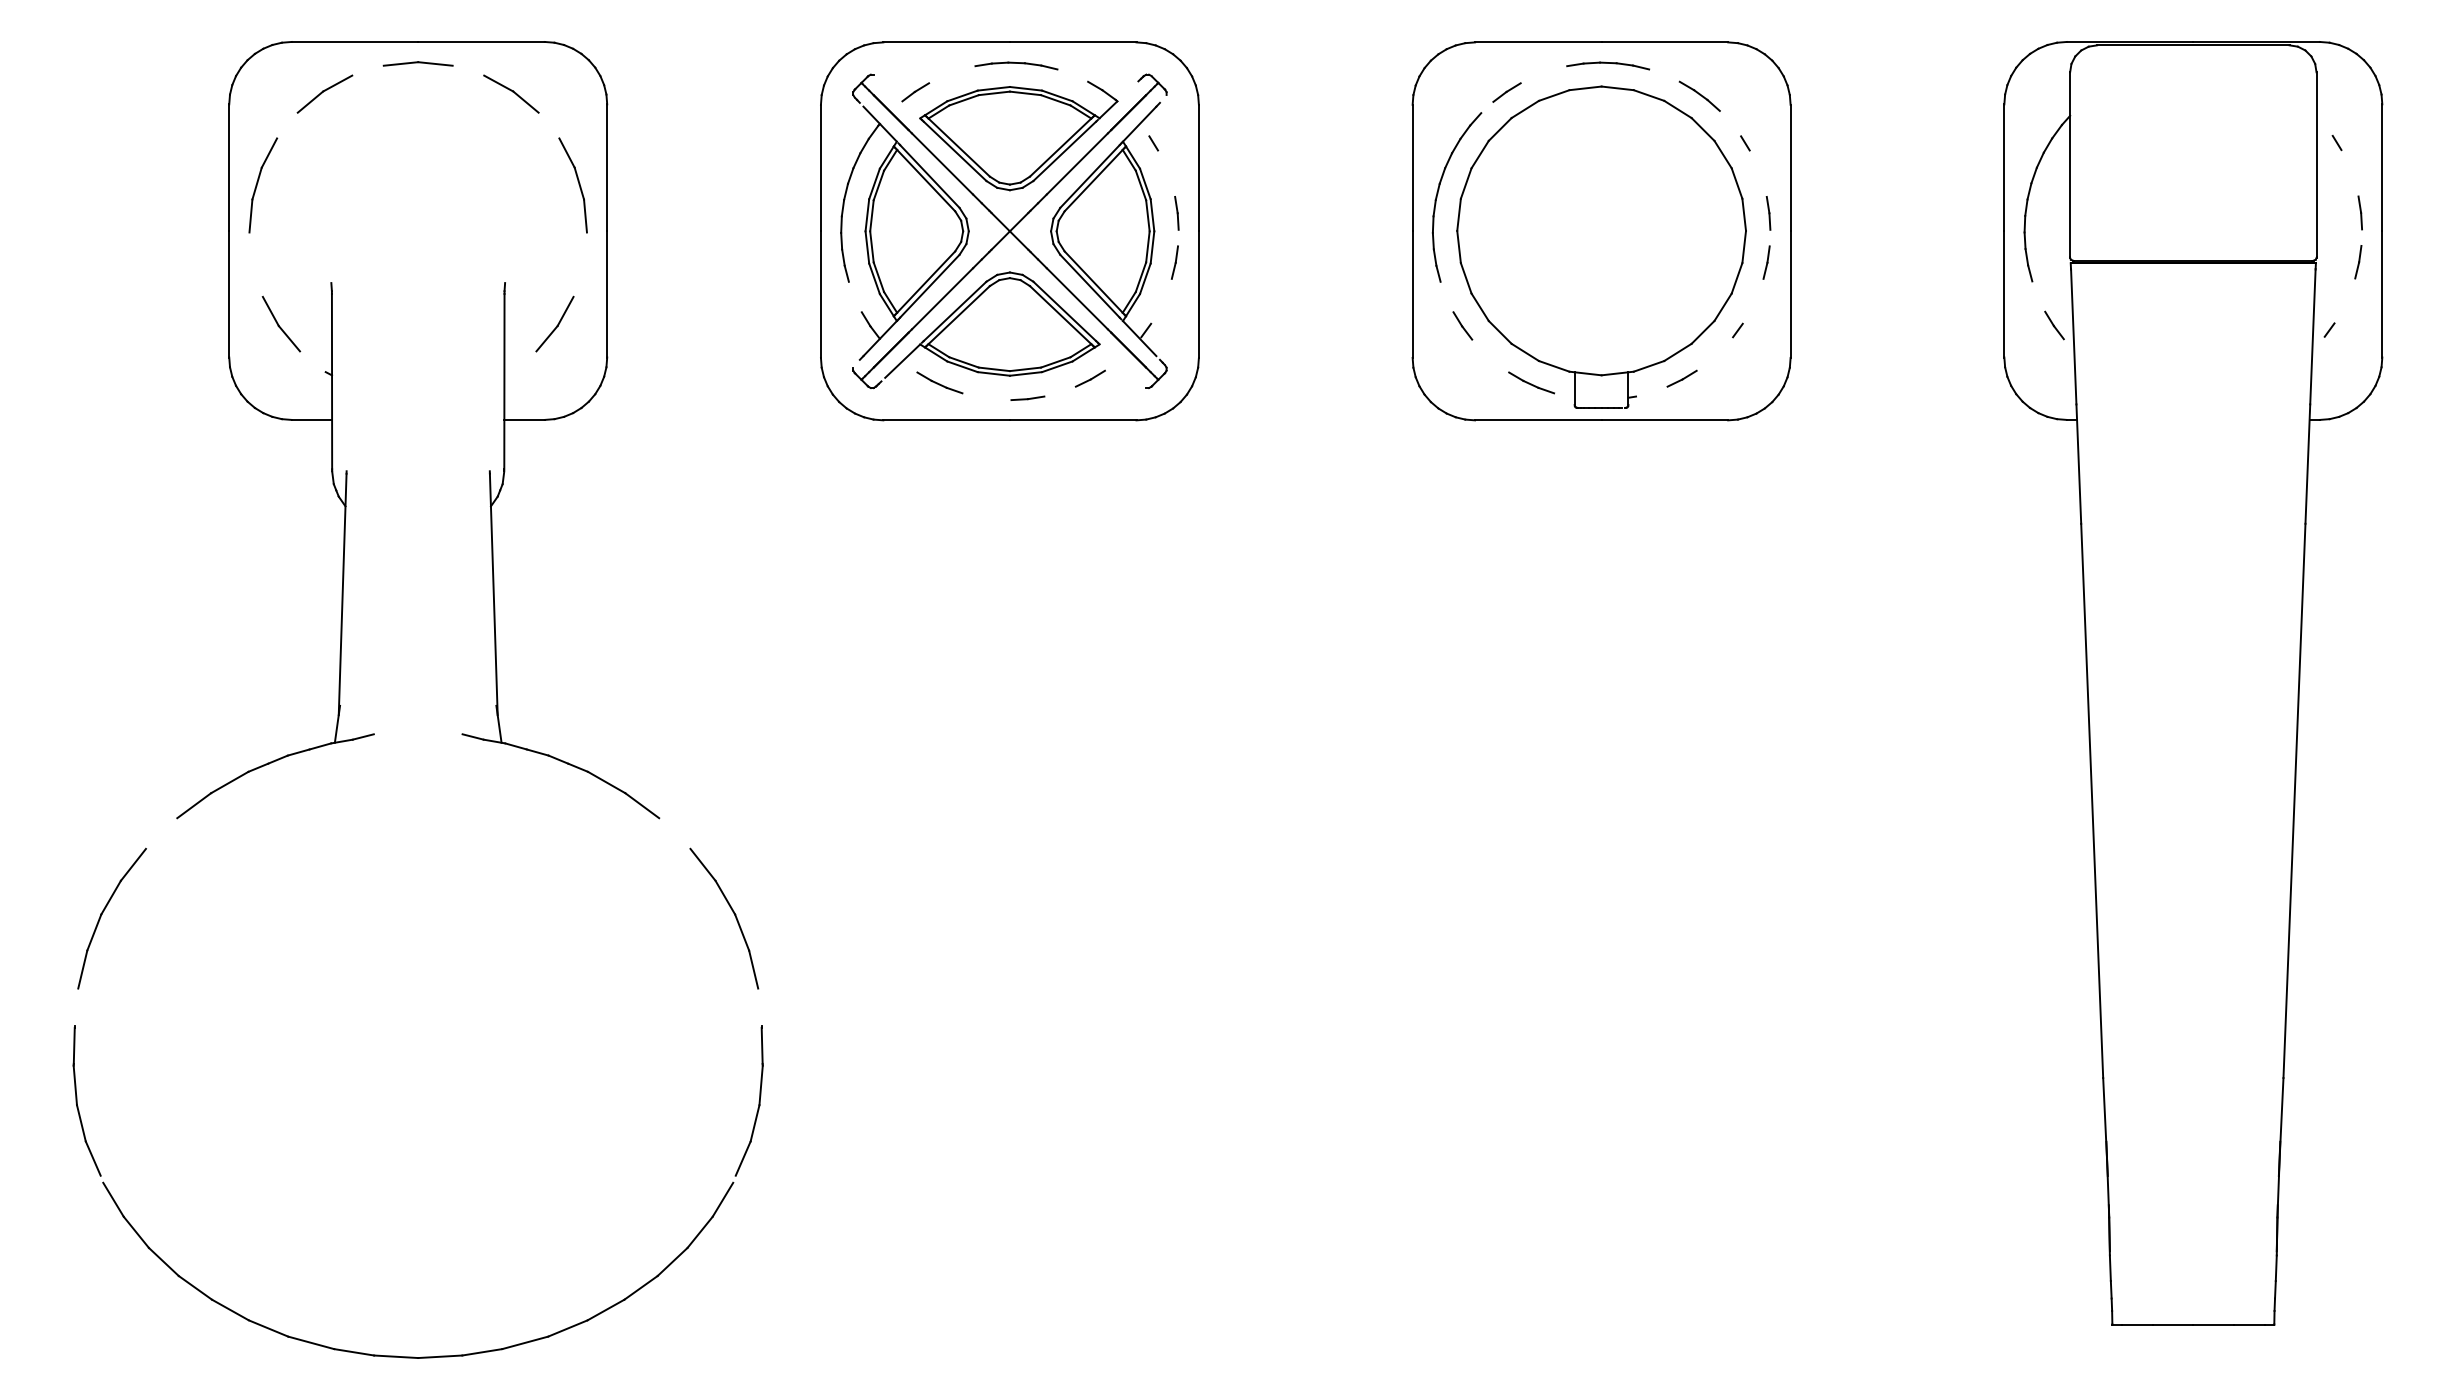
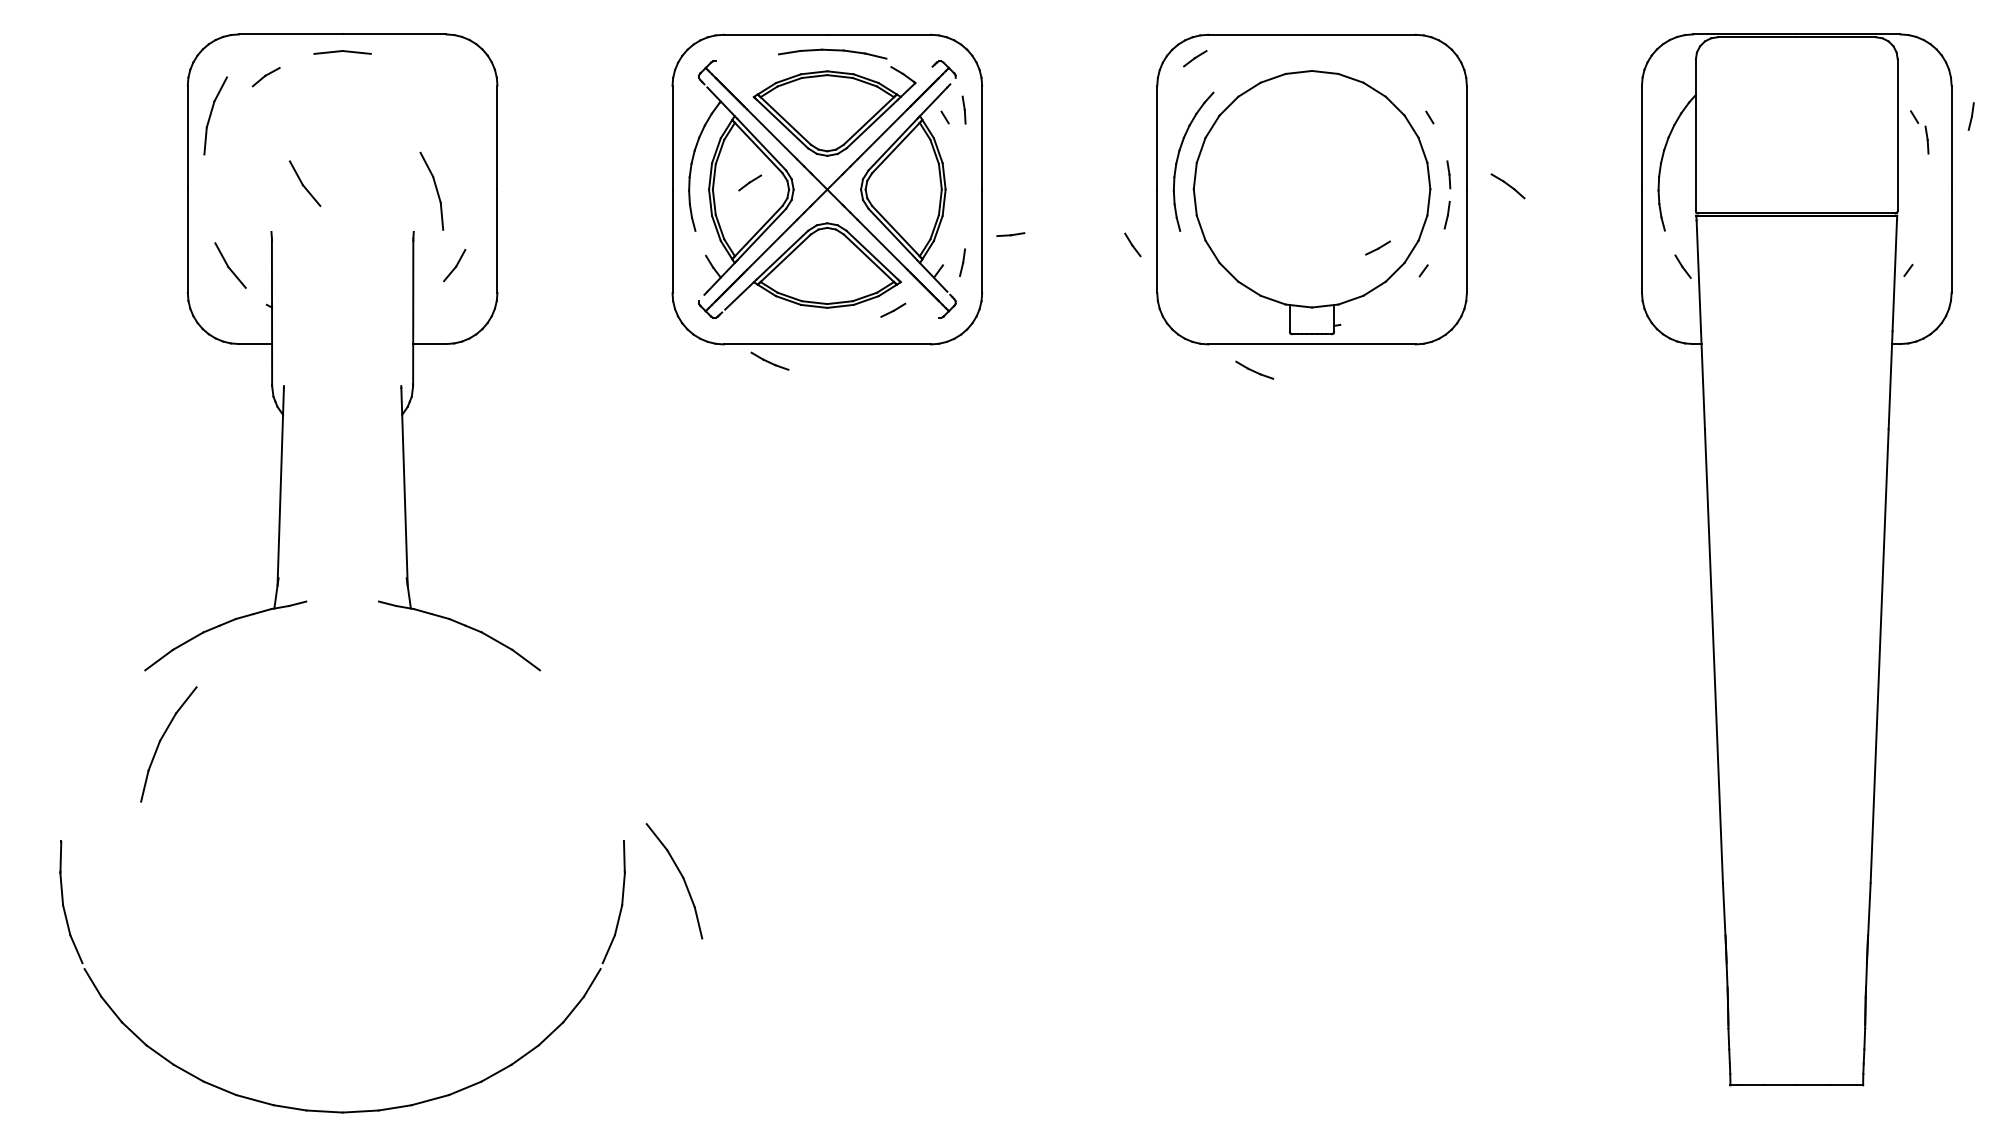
part: (1016, 65) -> (832, 53), size x1.6
part: (1608, 65) -> (1317, 53), removed
line: (915, 92) -> (750, 183), moved
line: (1506, 92) -> (1194, 58), moved
part: (324, 93) -> (265, 76), size x0.6
part: (511, 93) -> (419, 76), removed
part: (1699, 95) -> (1507, 185), moved
part: (578, 184) -> (436, 190), moved
part: (263, 185) -> (215, 115), moved
line: (2360, 212) -> (1927, 139), moved
line: (1176, 213) -> (963, 110), moved
part: (372, 223) -> (305, 183), added
line: (1174, 262) -> (962, 262), moved
line: (2358, 262) -> (1971, 116), moved
part: (554, 323) -> (454, 265), size x0.7
line: (1462, 325) -> (1132, 244), moved
part: (1681, 378) -> (1377, 247), moved
part: (939, 382) -> (769, 360), moved
part: (1531, 382) -> (1254, 369), moved
line: (1027, 398) -> (1010, 234), moved
part: (732, 912) -> (681, 876), moved
part: (102, 914) -> (160, 741), moved

